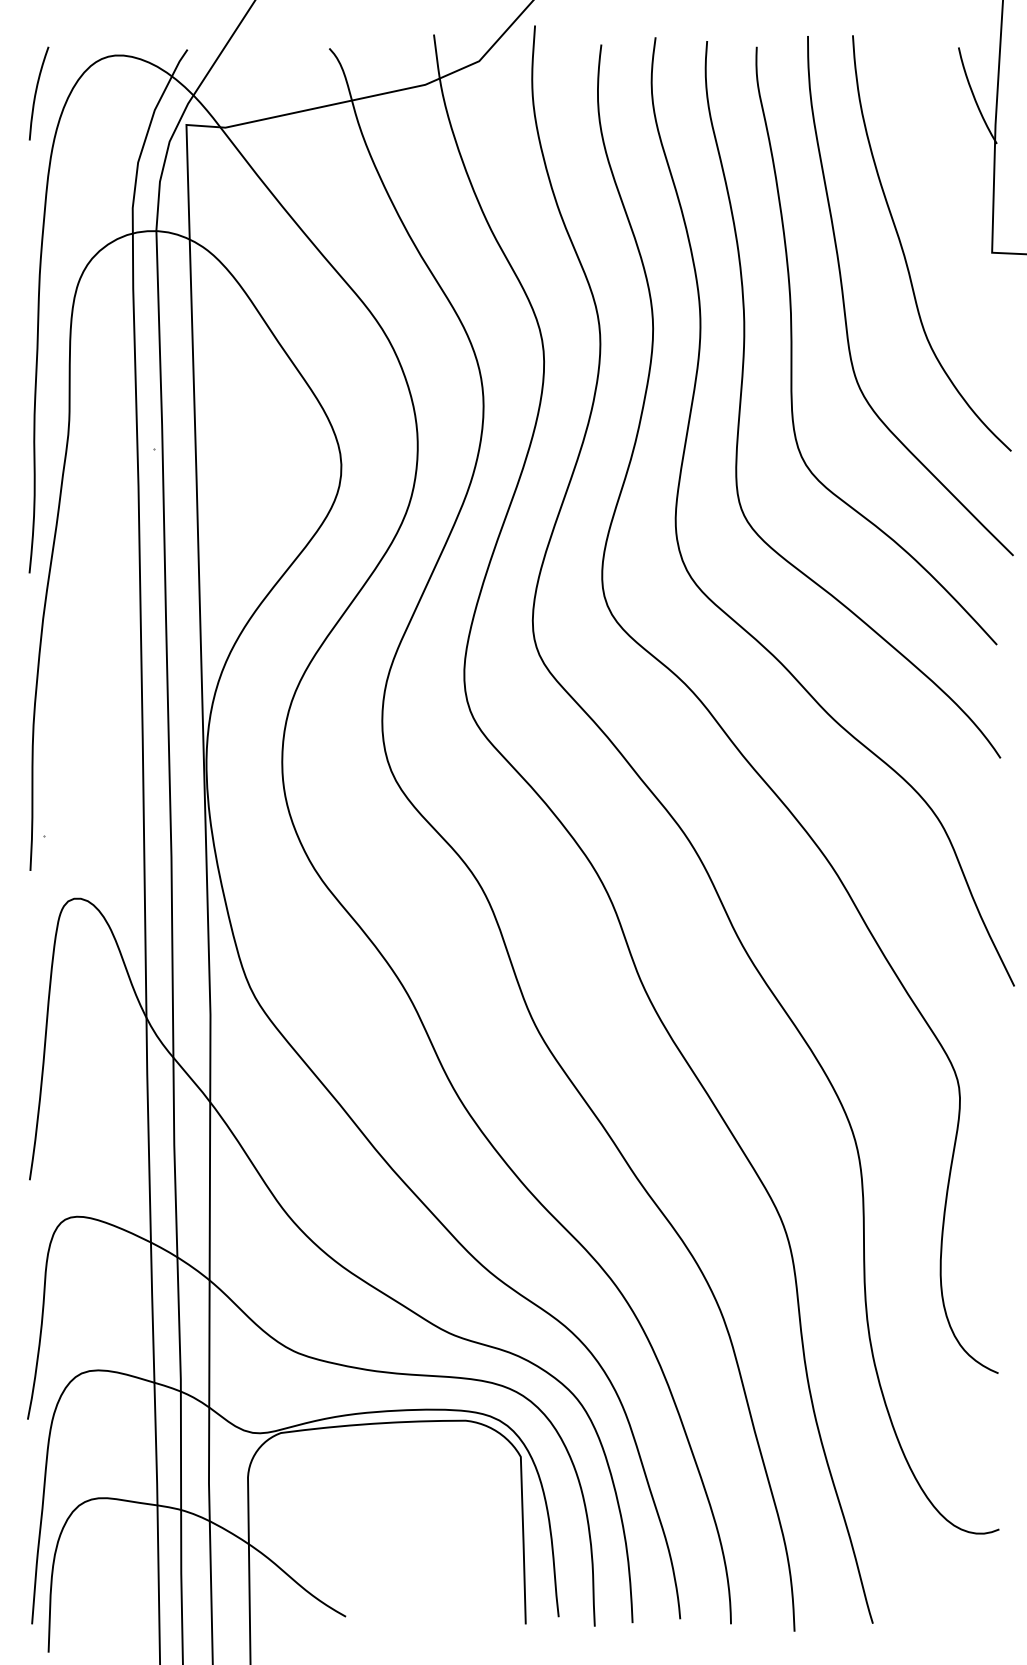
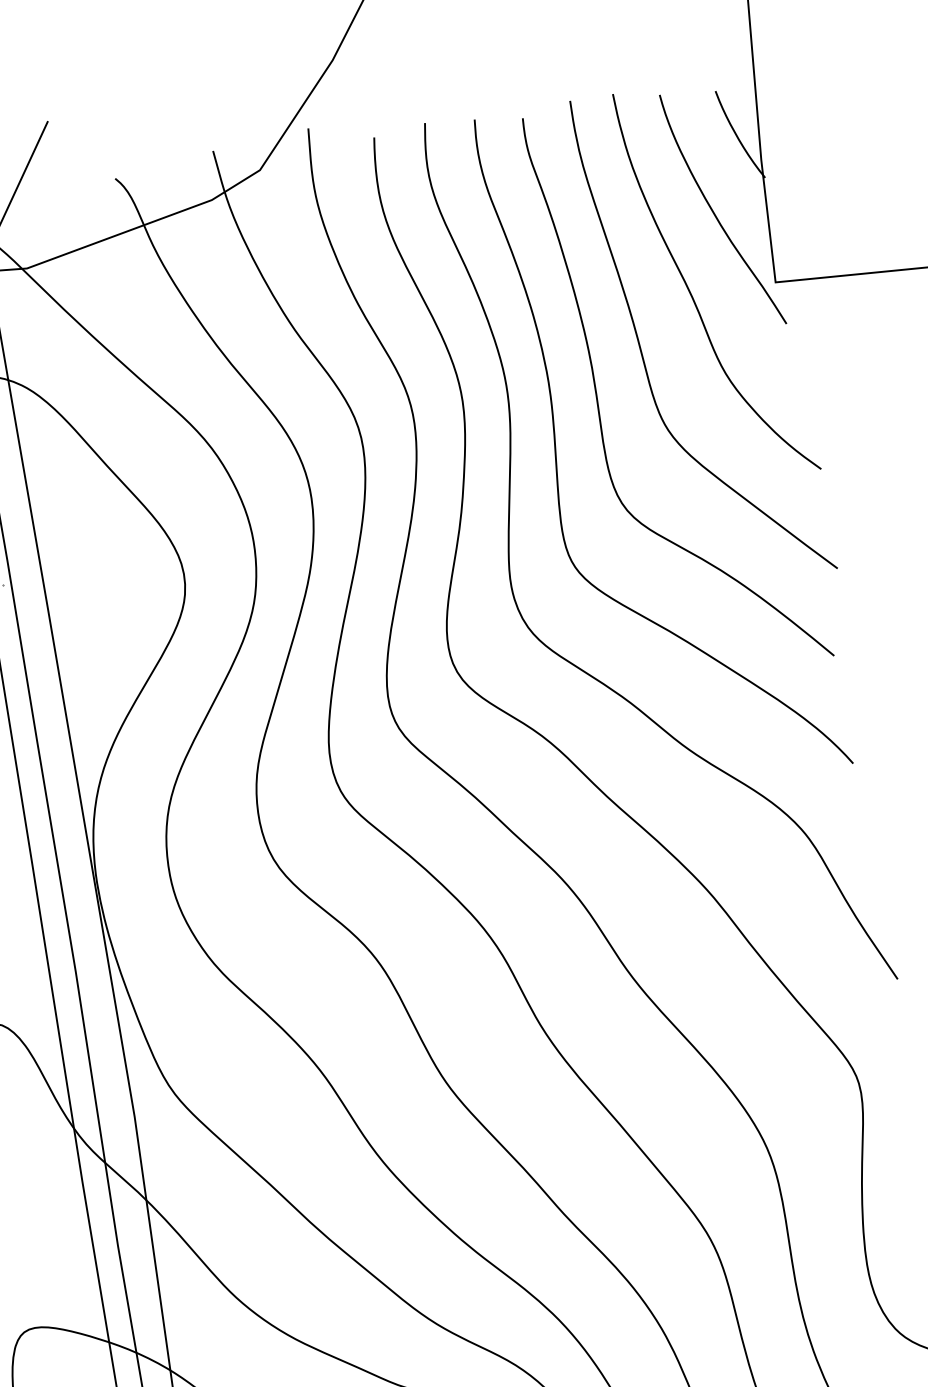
curve: (940, 173) -> (715, 213), added

